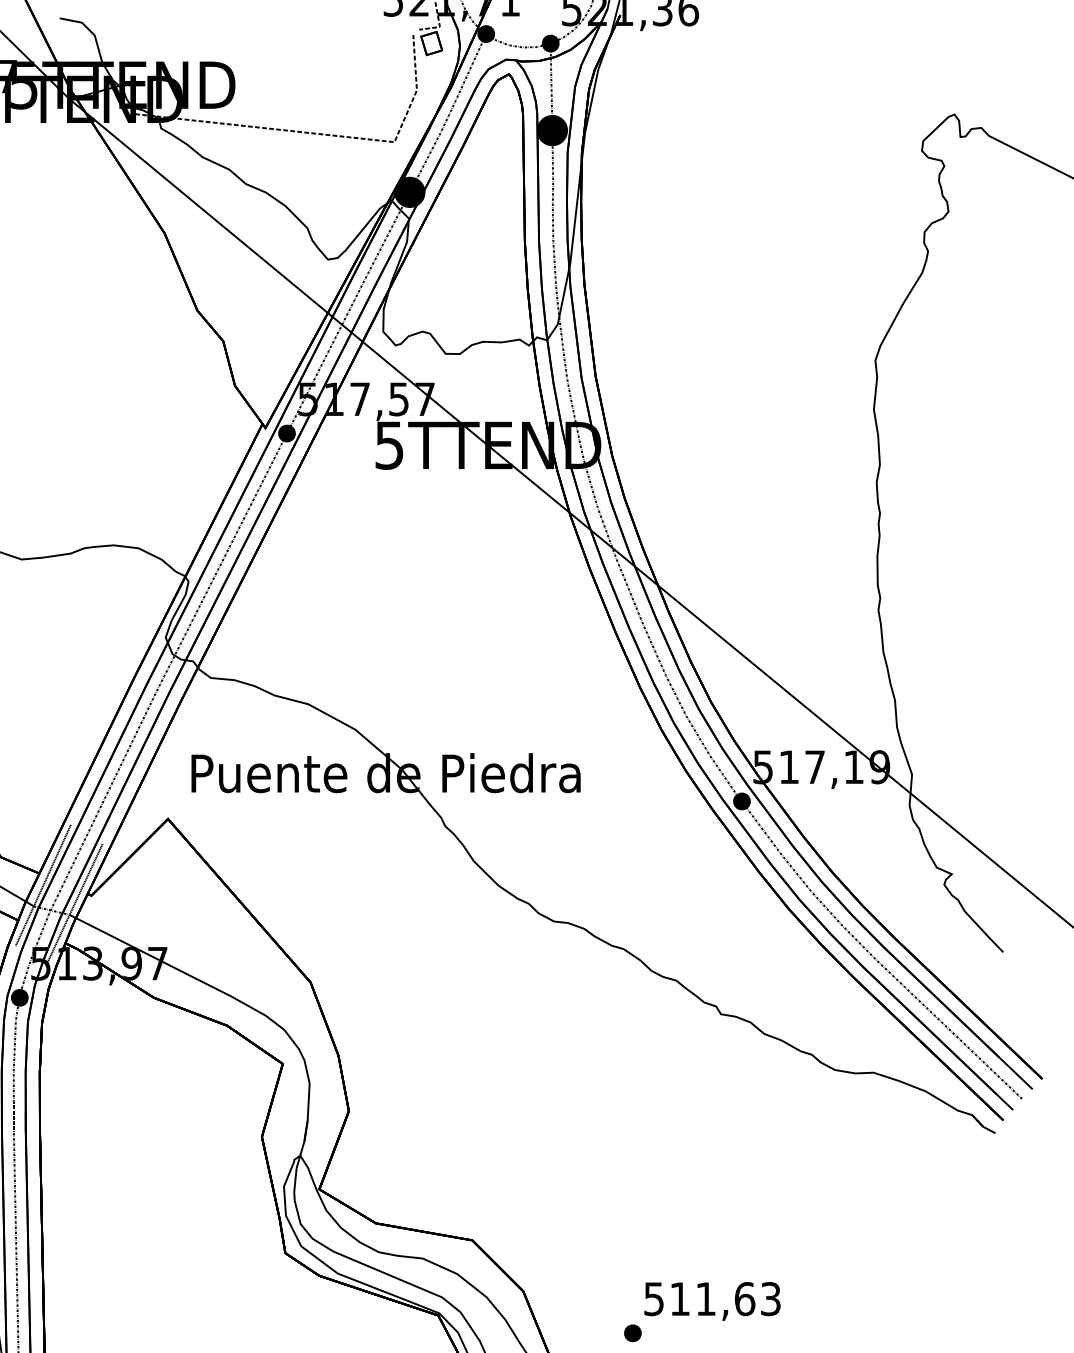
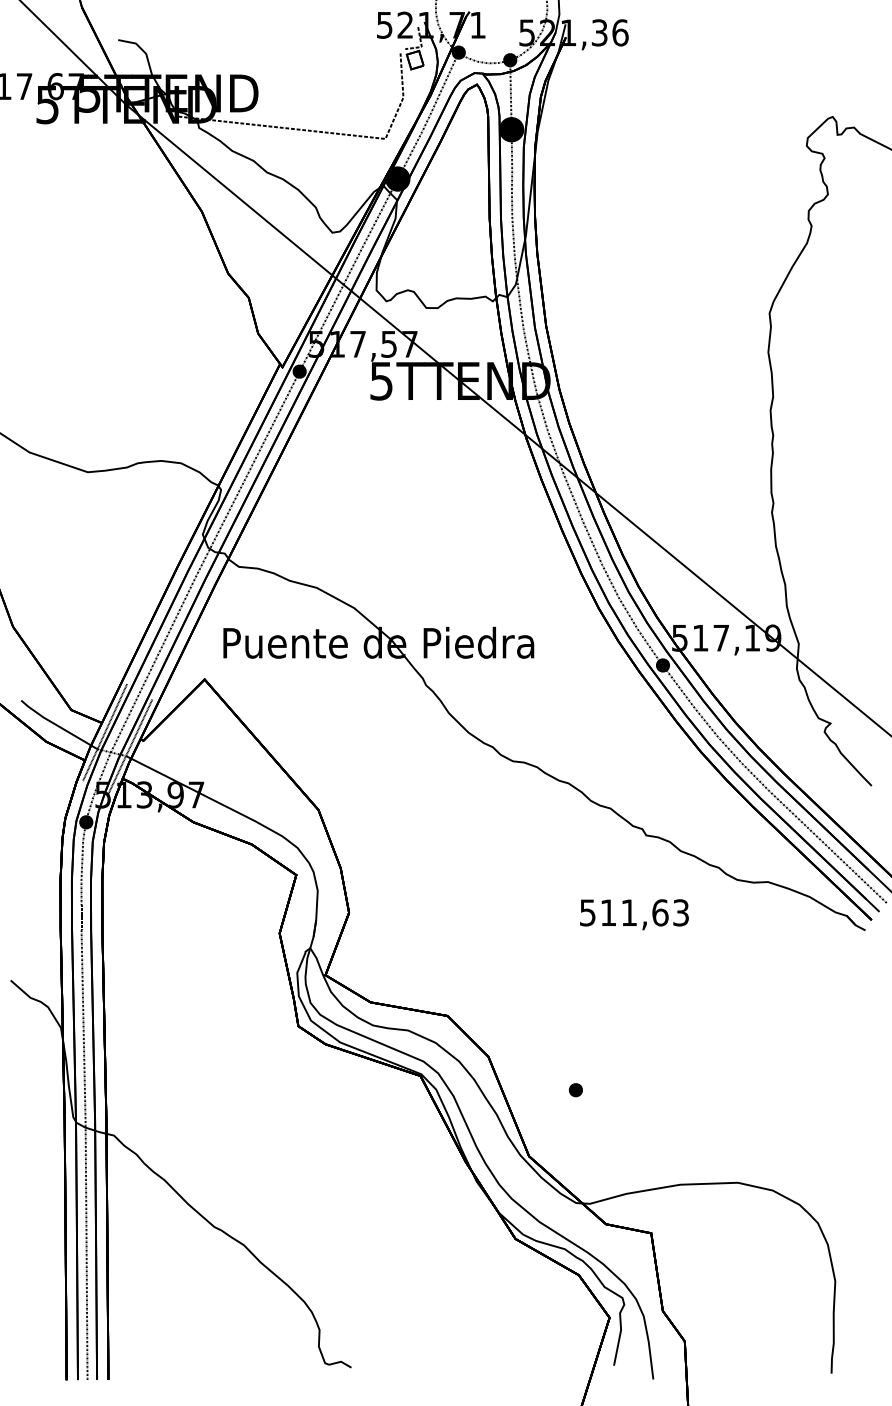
text: (712, 1301) -> (634, 914), moved

